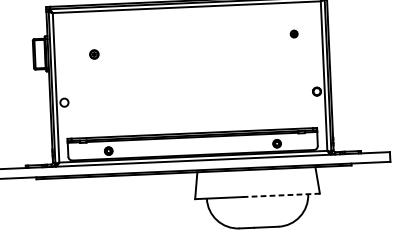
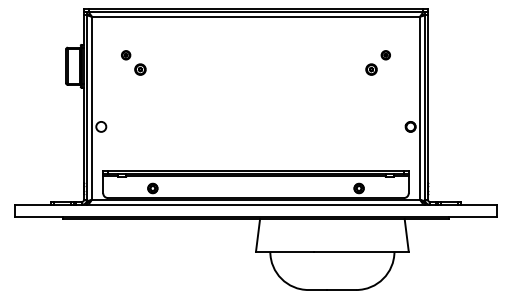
part: (82, 43) -> (126, 55), added
part: (282, 46) -> (371, 69), added
line: (281, 195) -> (361, 251), dashed -> solid

